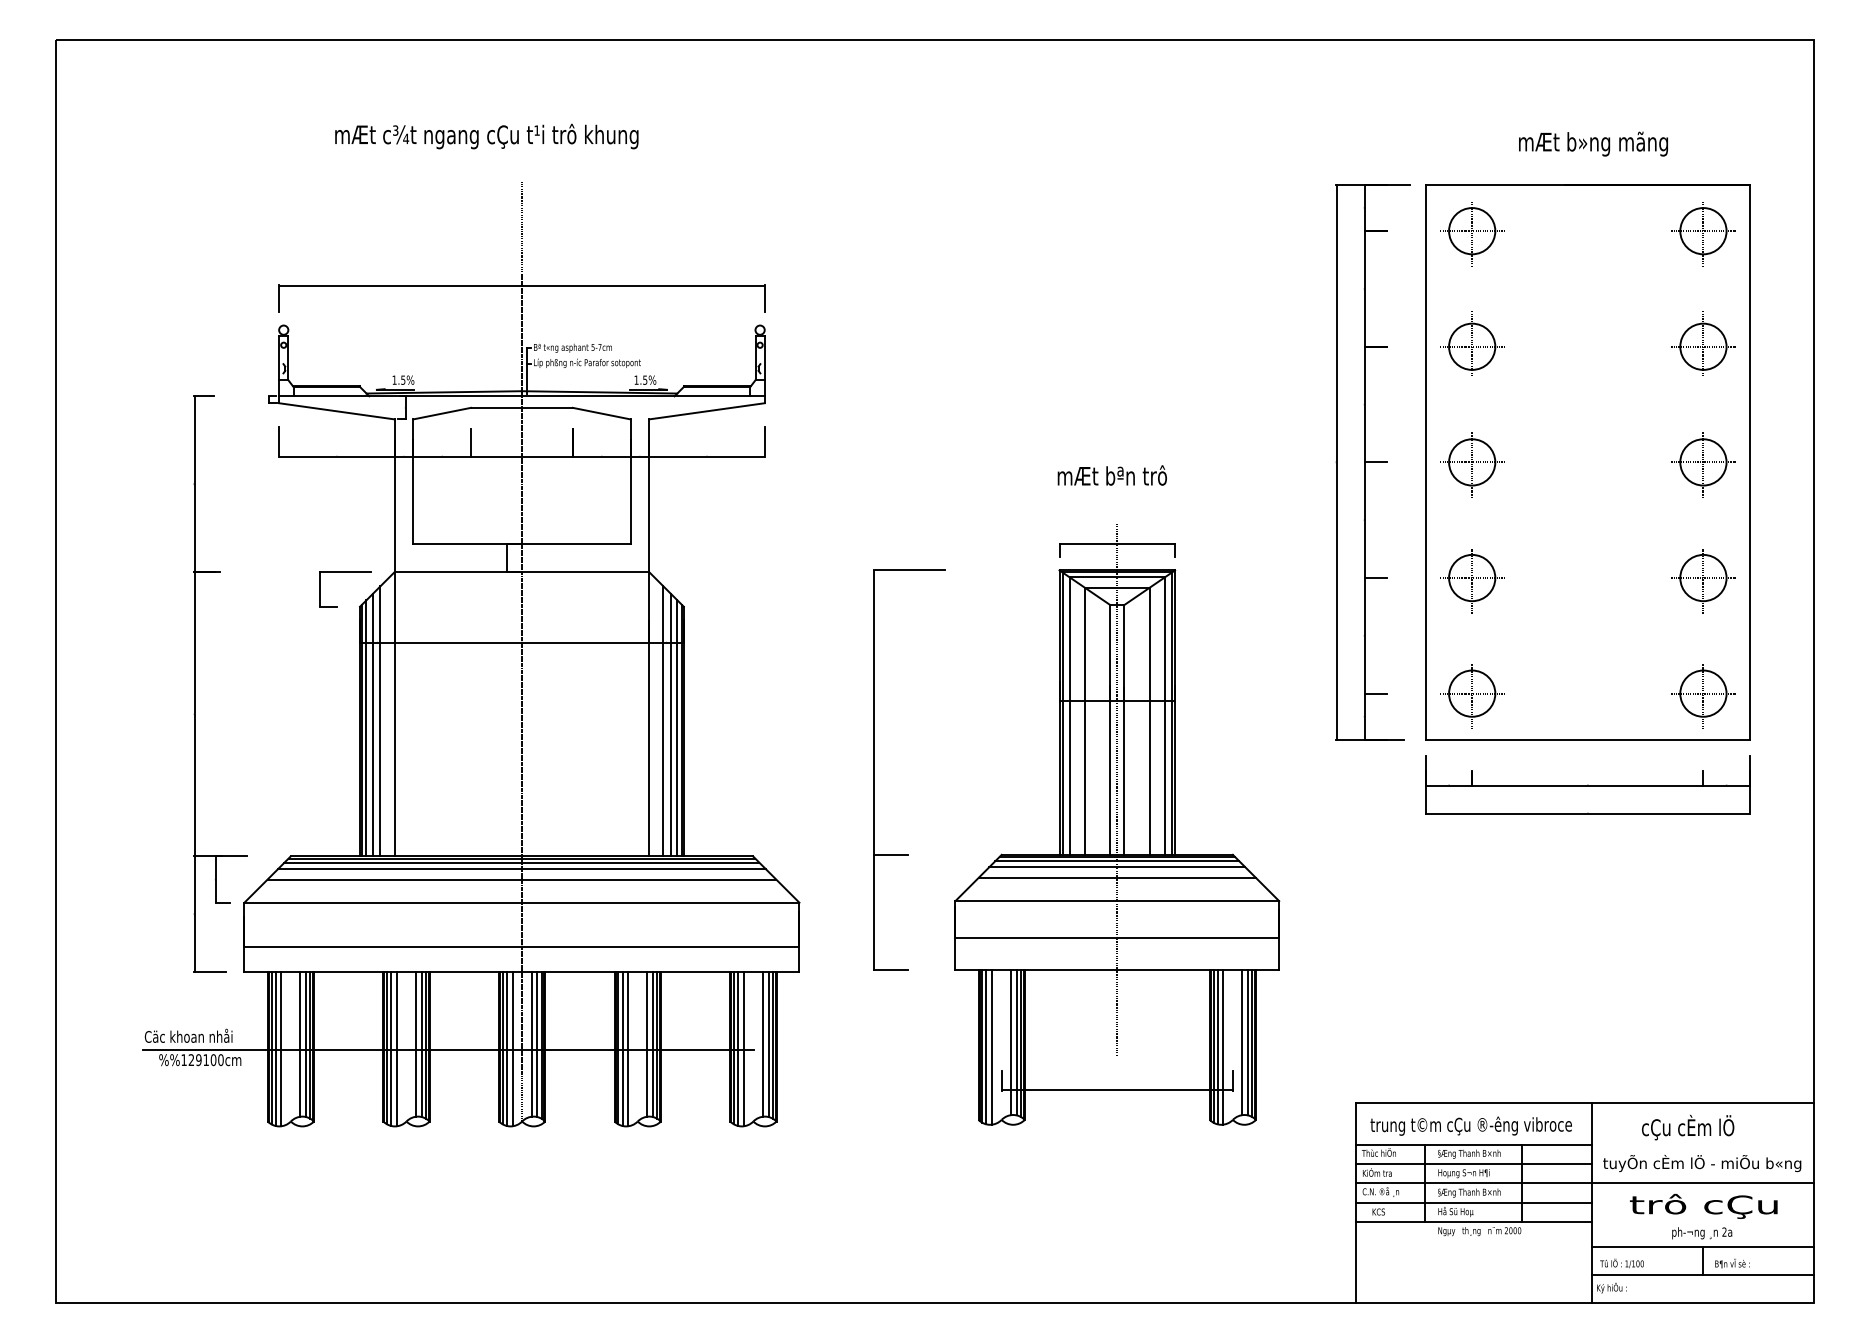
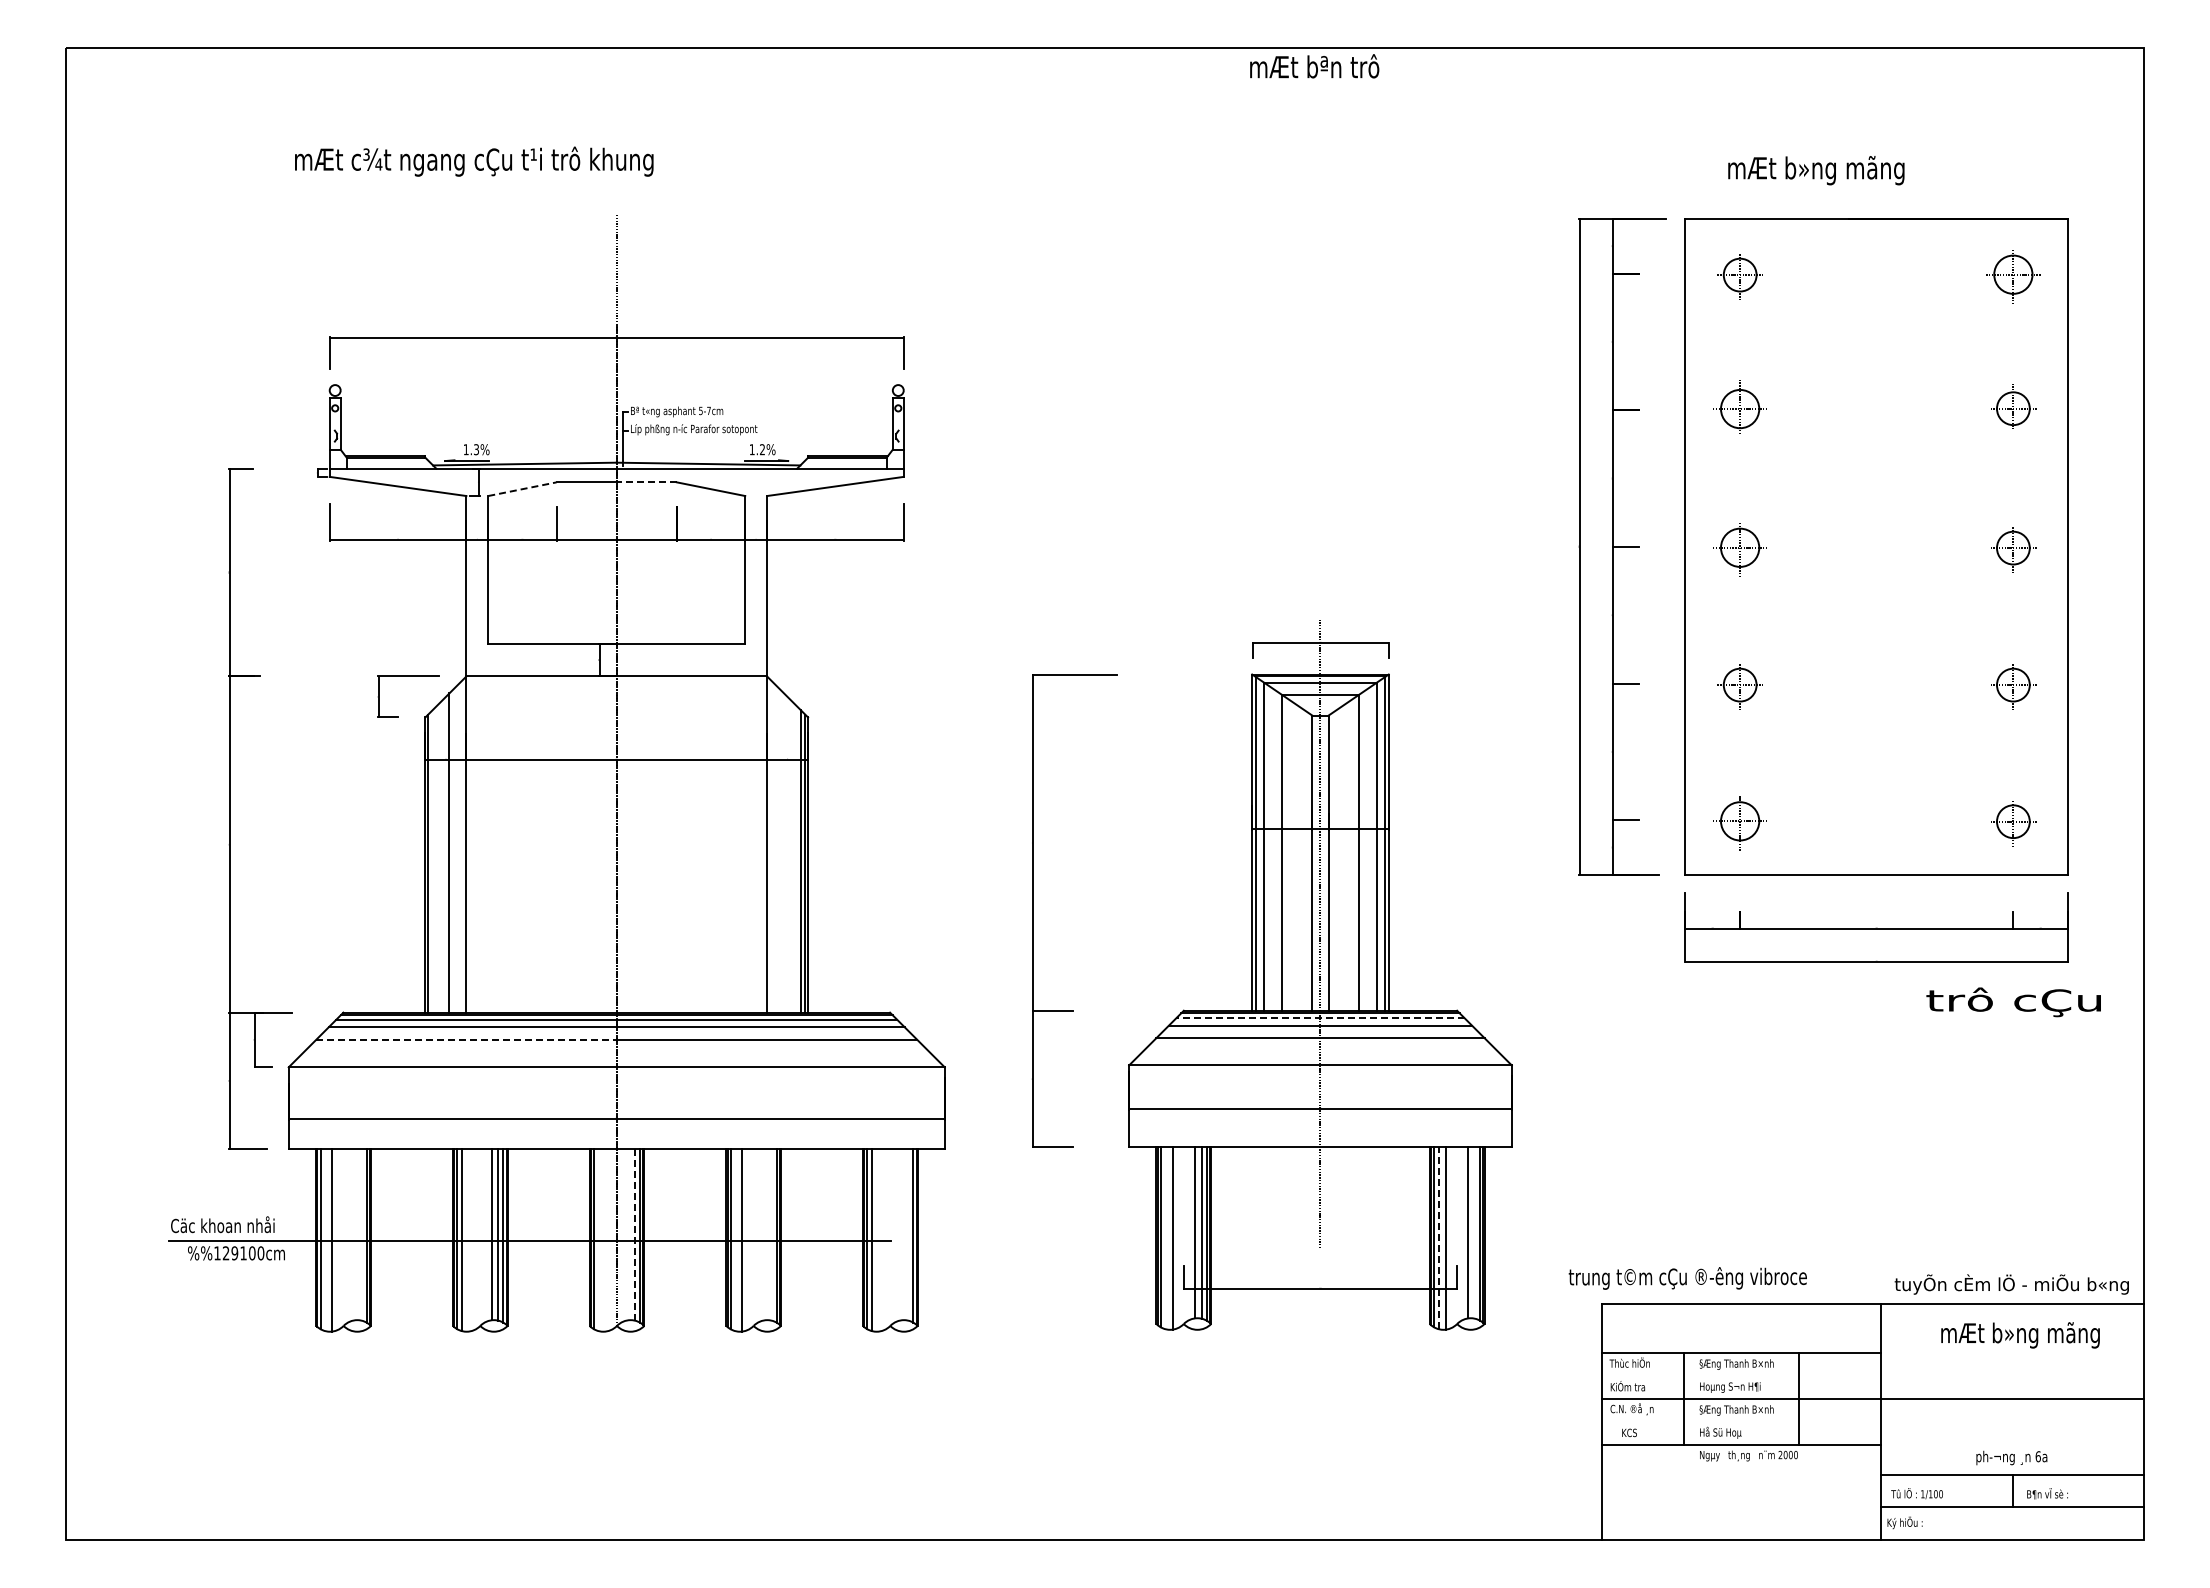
text: (487, 136) -> (474, 161), moved
text: (1593, 144) -> (1816, 170), moved
part: (1472, 234) -> (1740, 277), size x0.6
part: (1703, 234) -> (2013, 277), size x0.7
part: (1472, 343) -> (1740, 406), size x0.7
part: (1703, 343) -> (2013, 406), size x0.6
text: (403, 379) -> (476, 448), 1.5% -> 1.3%
text: (645, 380) -> (762, 449), 1.5% -> 1.2%
line: (547, 407) -> (646, 482), solid -> dashed
line: (442, 413) -> (522, 489), solid -> dashed
part: (1472, 464) -> (1740, 549), size x0.7
part: (1703, 464) -> (2013, 549), size x0.6
text: (1112, 475) -> (1314, 66), moved
part: (1472, 581) -> (1740, 687), size x0.6
part: (1703, 581) -> (2013, 687), size x0.6
part: (1472, 696) -> (1740, 823), size x0.7
part: (1703, 696) -> (2013, 823), size x0.6
line: (663, 720) -> (784, 852), removed
line: (372, 725) -> (440, 857), removed
line: (671, 725) -> (793, 857), removed
line: (366, 727) -> (432, 860), removed
line: (1116, 861) -> (1319, 1018), solid -> dashed
line: (394, 879) -> (466, 1039), solid -> dashed
line: (1248, 1042) -> (1475, 1232), removed
line: (300, 1044) -> (354, 1234), removed
line: (305, 1044) -> (361, 1234), removed
line: (531, 1044) -> (628, 1234), removed
line: (537, 1044) -> (635, 1234), solid -> dashed
line: (646, 1044) -> (764, 1234), removed
line: (652, 1044) -> (771, 1234), removed
line: (762, 1044) -> (901, 1234), removed
line: (768, 1044) -> (908, 1234), removed
line: (986, 1047) -> (1165, 1238), removed
line: (1217, 1047) -> (1439, 1238), solid -> dashed
line: (275, 1049) -> (325, 1240), removed
line: (397, 1049) -> (469, 1240), removed
line: (506, 1049) -> (598, 1240), removed
line: (512, 1049) -> (605, 1240), removed
line: (622, 1049) -> (735, 1240), removed
line: (744, 1049) -> (879, 1240), removed
text: (1470, 1126) -> (1687, 1278), moved
text: (1708, 1127) -> (2019, 1333), cÇu cÈm lÖ -> mÆt b»ng mãng
text: (1701, 1163) -> (2011, 1284), moved
line: (1473, 1164) -> (1741, 1376), removed
line: (1473, 1203) -> (1741, 1422), removed
text: (1703, 1206) -> (2013, 1002), moved
text: (1723, 1231) -> (2037, 1456), 2a -> 6a

